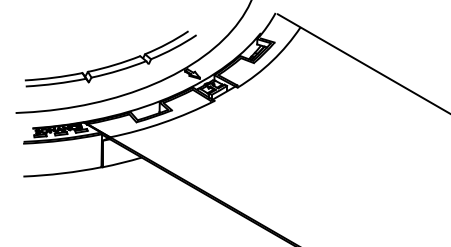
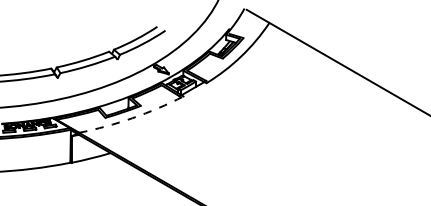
arc: (163, 122) -> (132, 118), solid -> dashed

